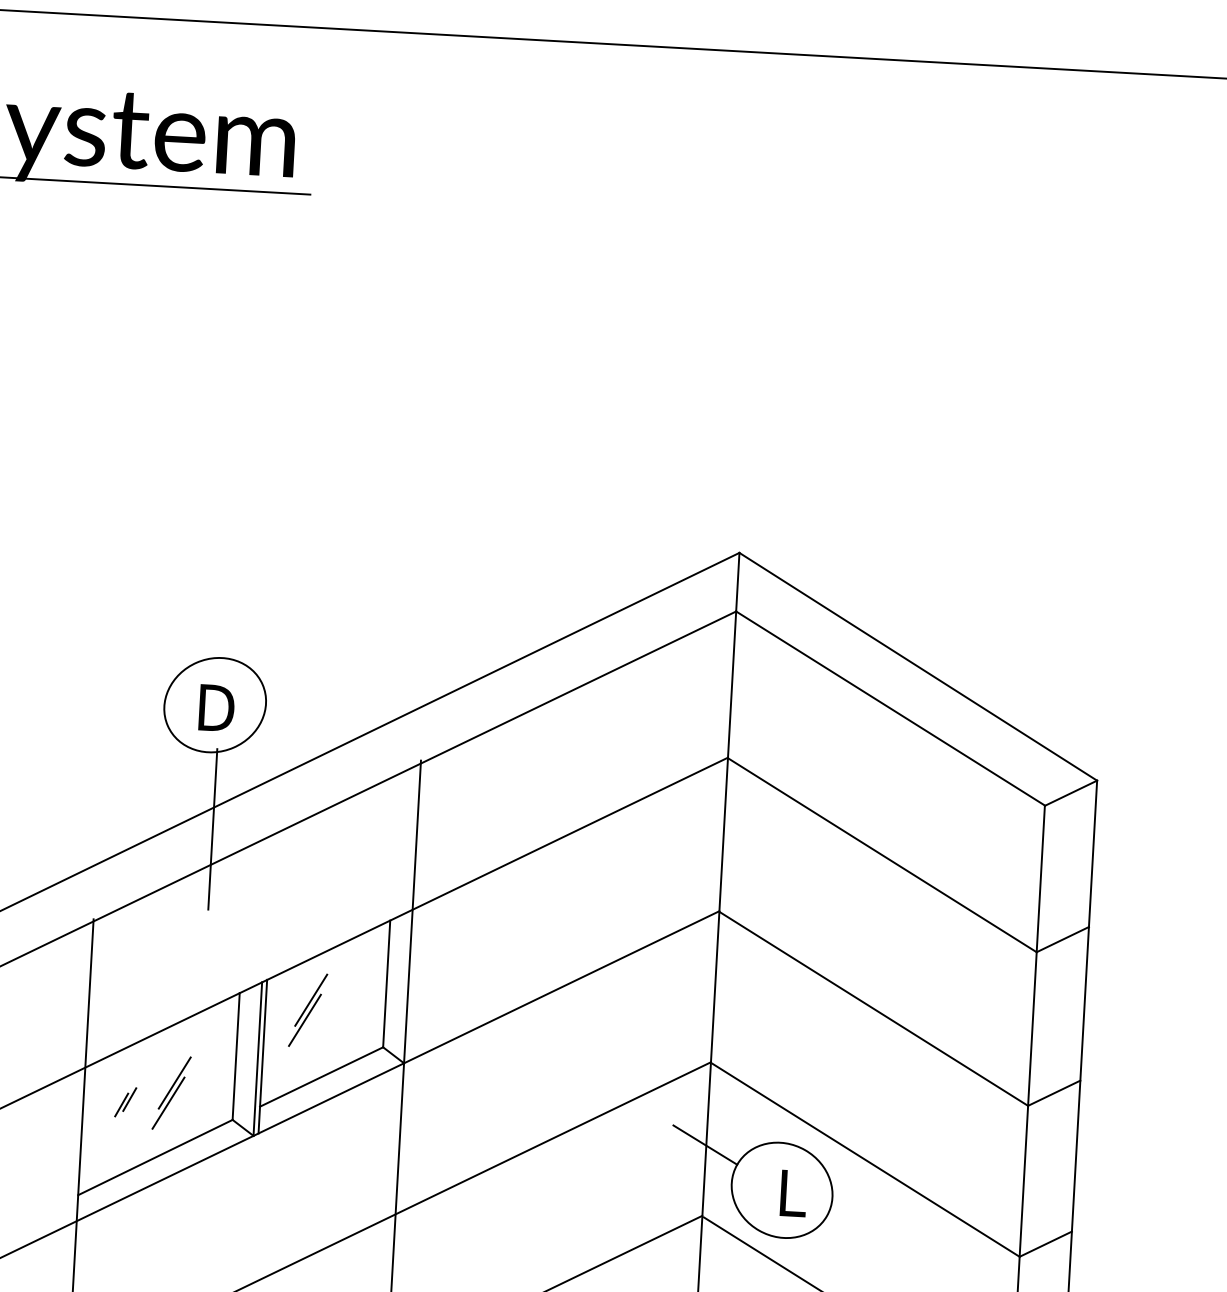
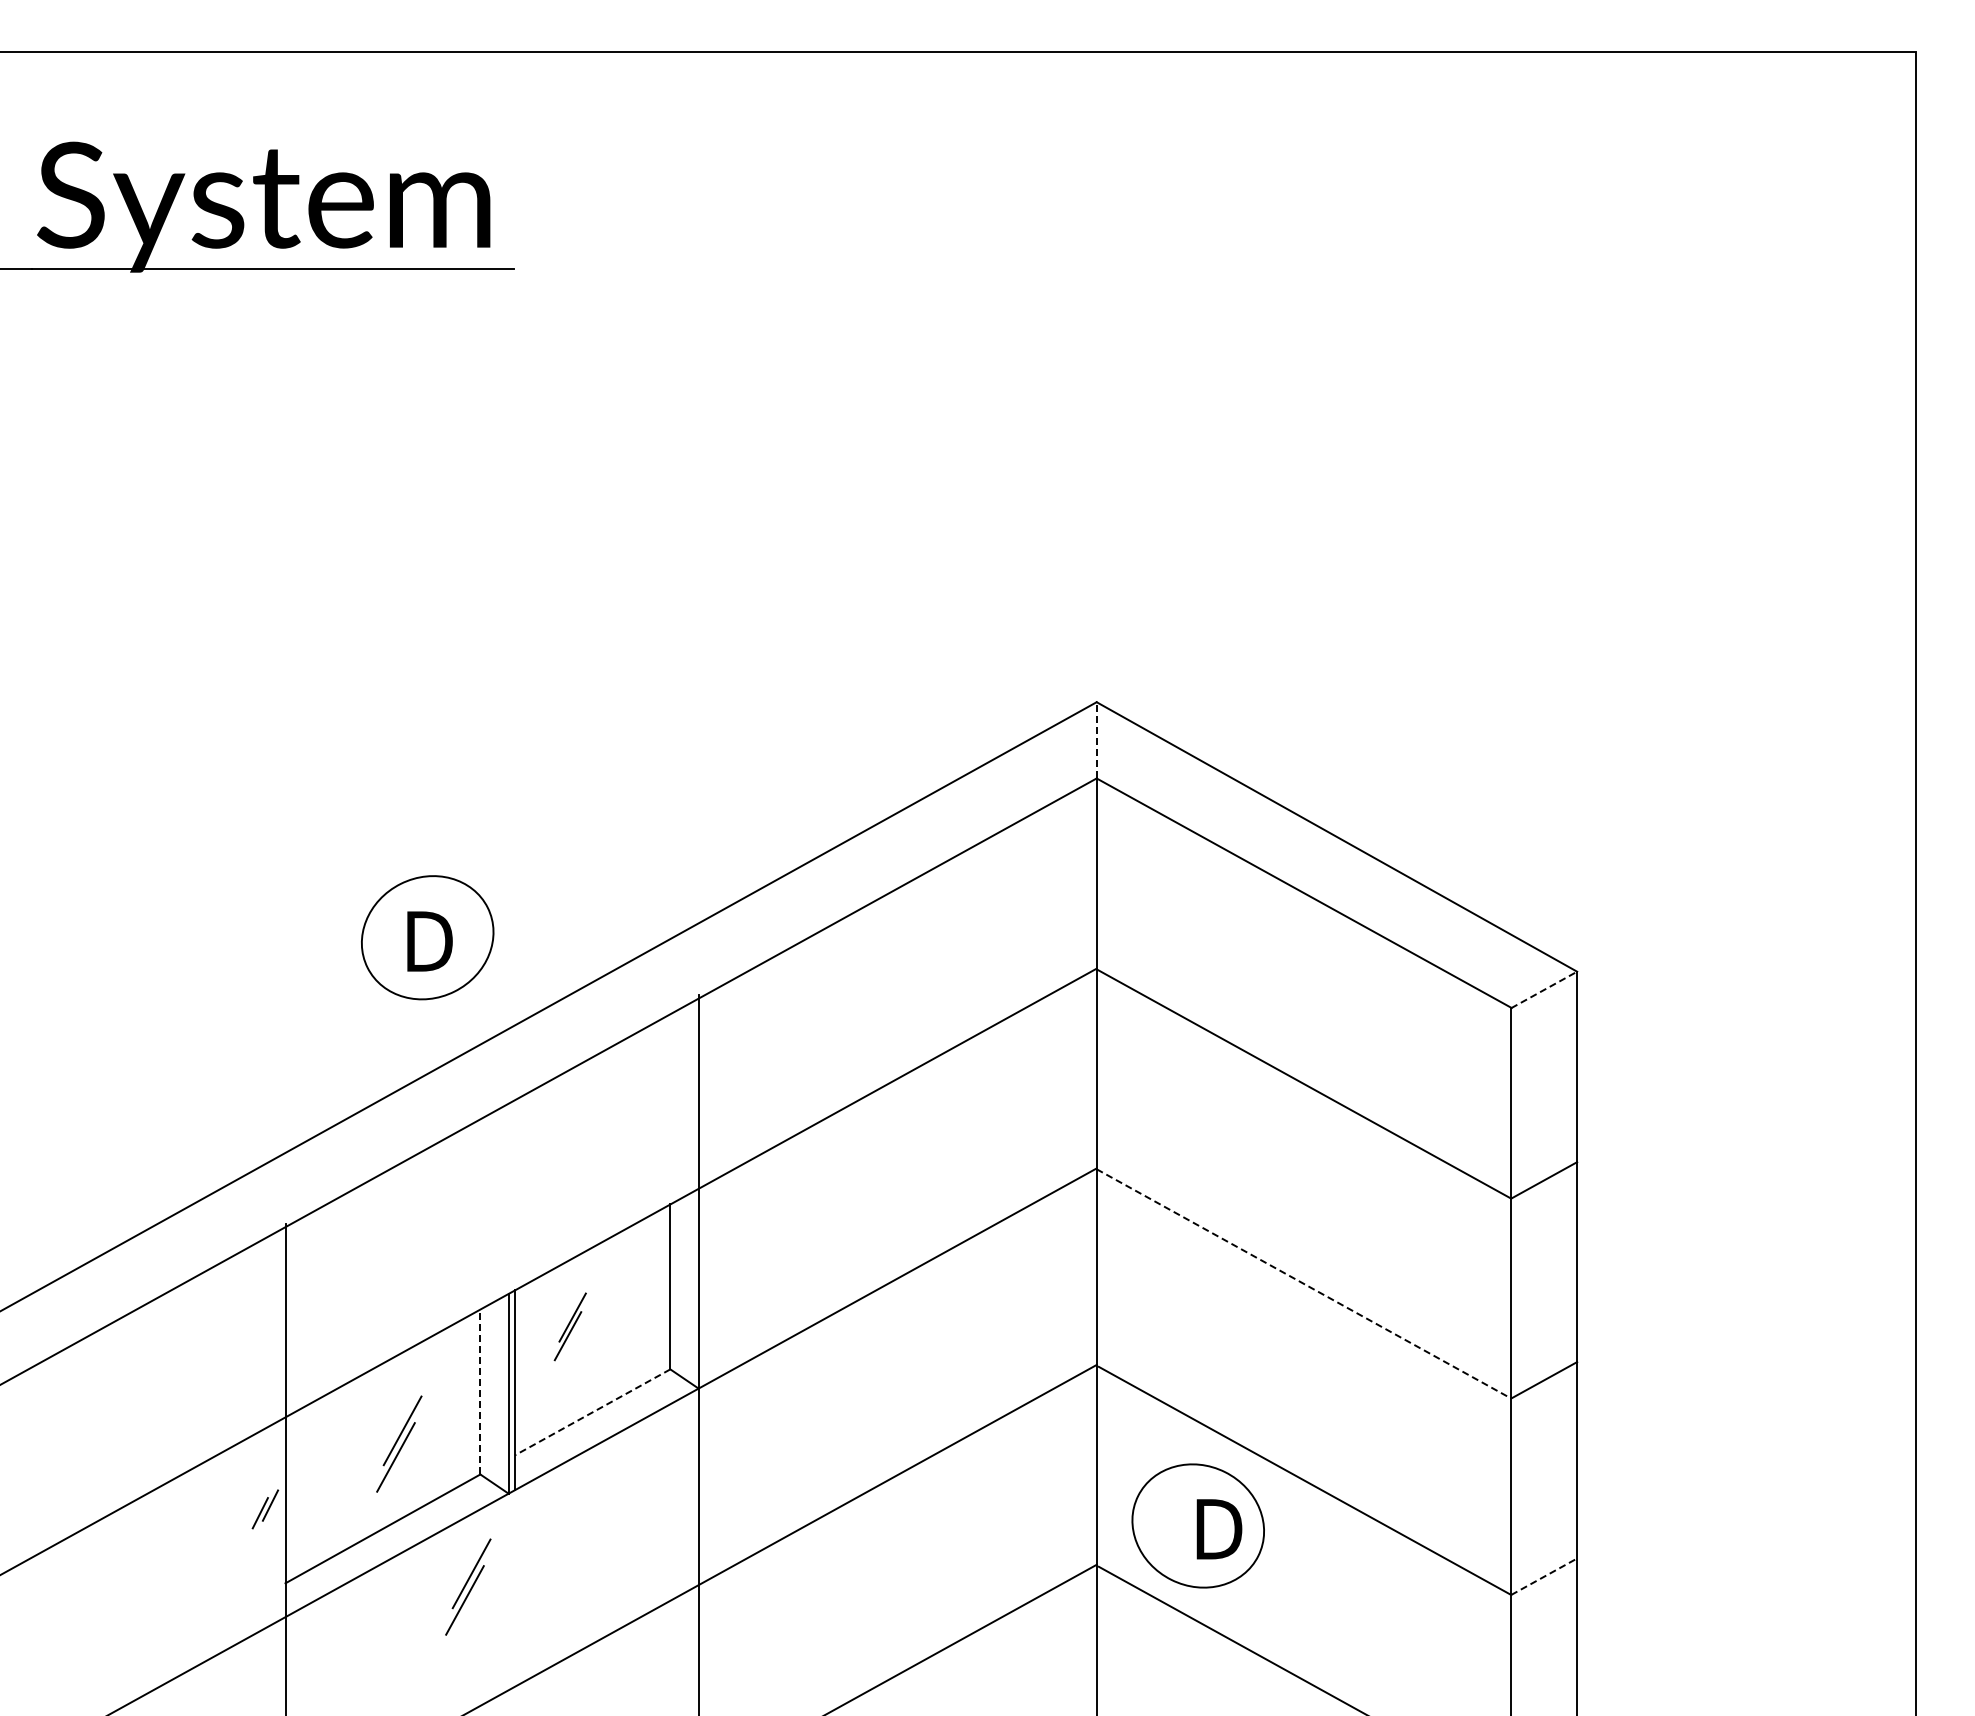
line: (737, 581) -> (1096, 739), solid -> dashed
line: (1071, 792) -> (1544, 989), solid -> dashed
line: (212, 828) -> (433, 1098), removed
line: (873, 1008) -> (1303, 1283), solid -> dashed
part: (308, 1010) -> (570, 1326), size x0.7
line: (236, 1056) -> (480, 1391), solid -> dashed
line: (321, 1077) -> (592, 1412), solid -> dashed
part: (125, 1102) -> (265, 1509), moved
line: (705, 1144) -> (1095, 1472), removed
text: (798, 1193) -> (1219, 1529), L -> D
part: (218, 1205) -> (468, 1586), added
line: (1046, 1244) -> (1544, 1576), solid -> dashed

